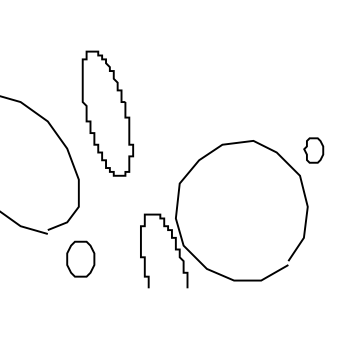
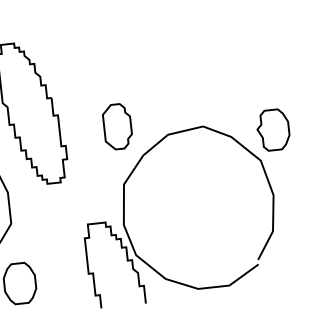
part: (179, 132) -> (117, 126), added
part: (313, 150) -> (273, 130), size x1.43

